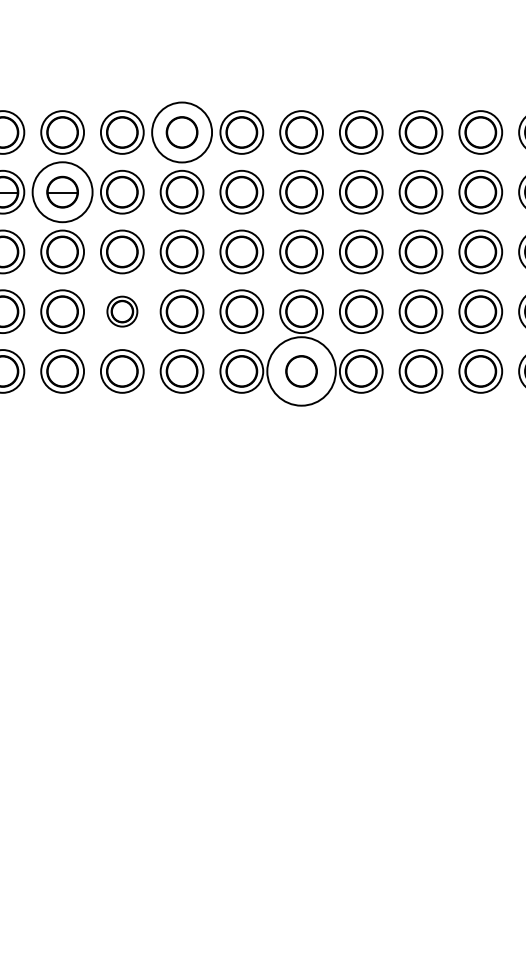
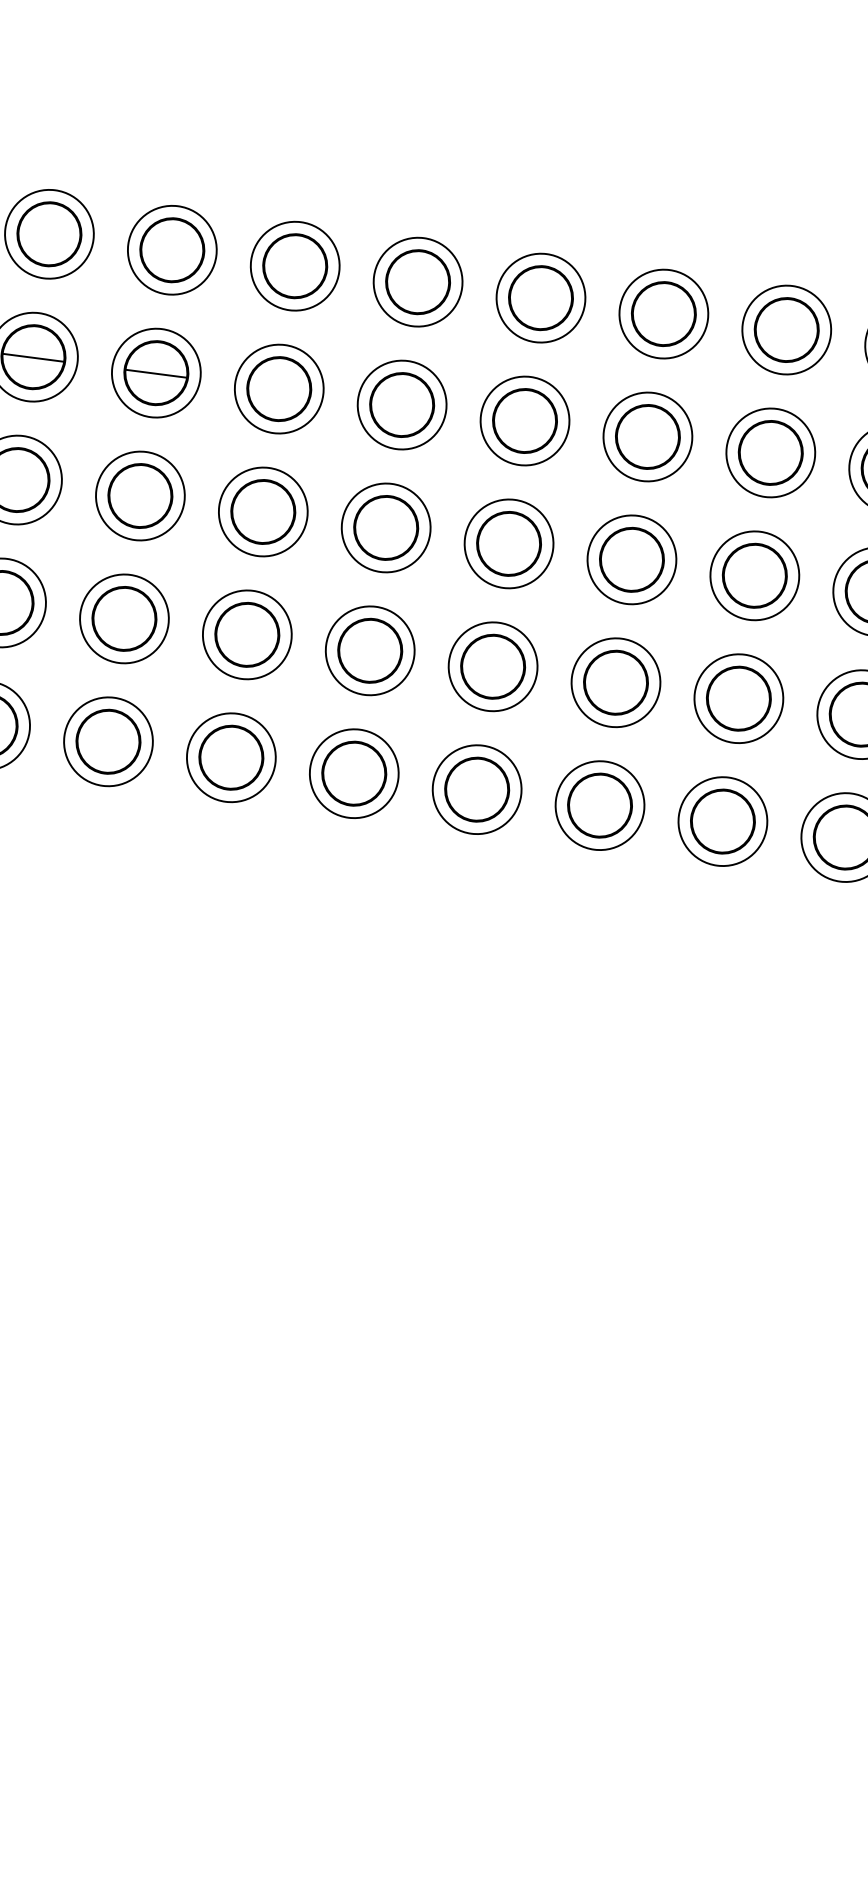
circle: (181, 132) -> (416, 282), size x0.71
circle: (62, 191) -> (156, 371), size x0.71
part: (122, 311) -> (247, 634), size x1.43
circle: (301, 371) -> (599, 805), size x0.62

